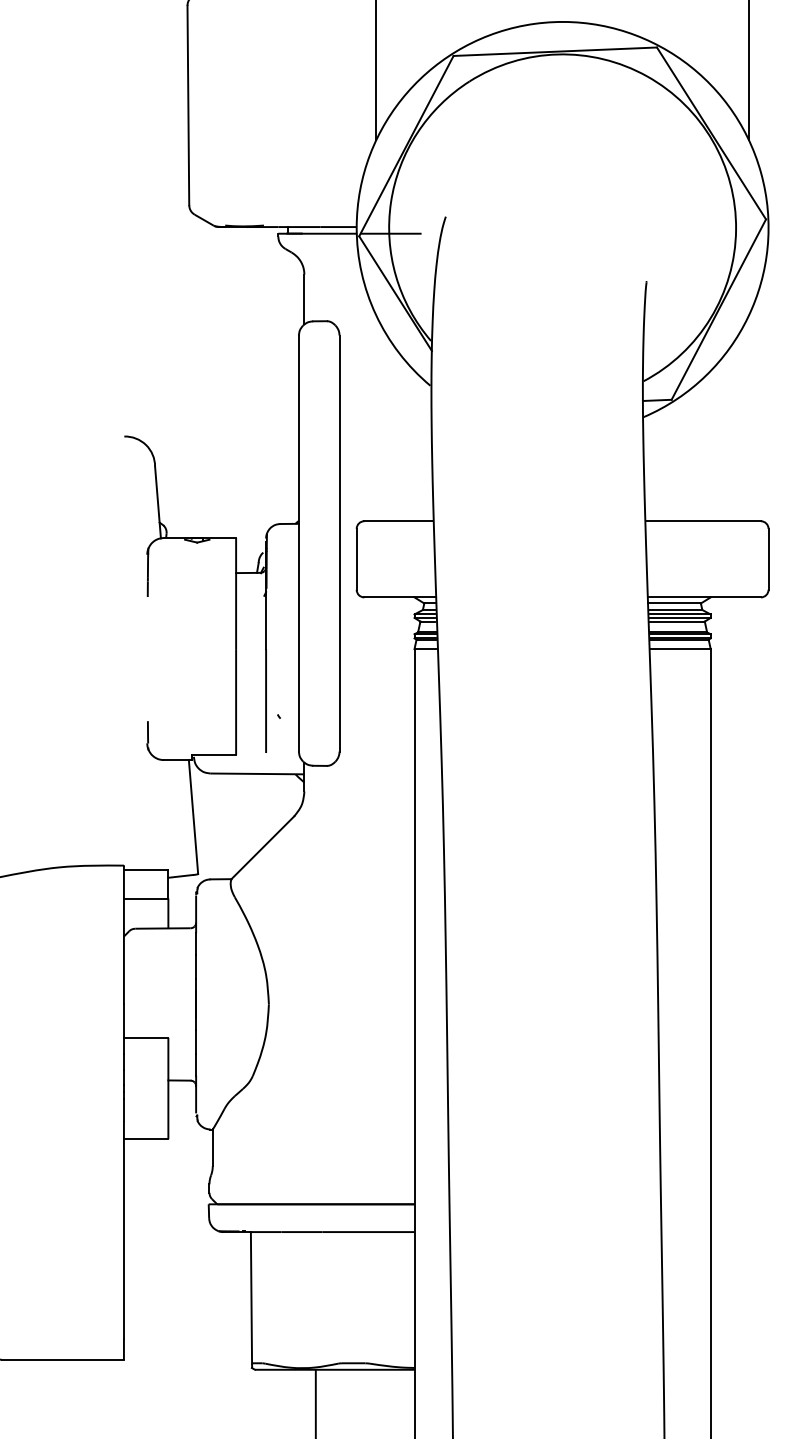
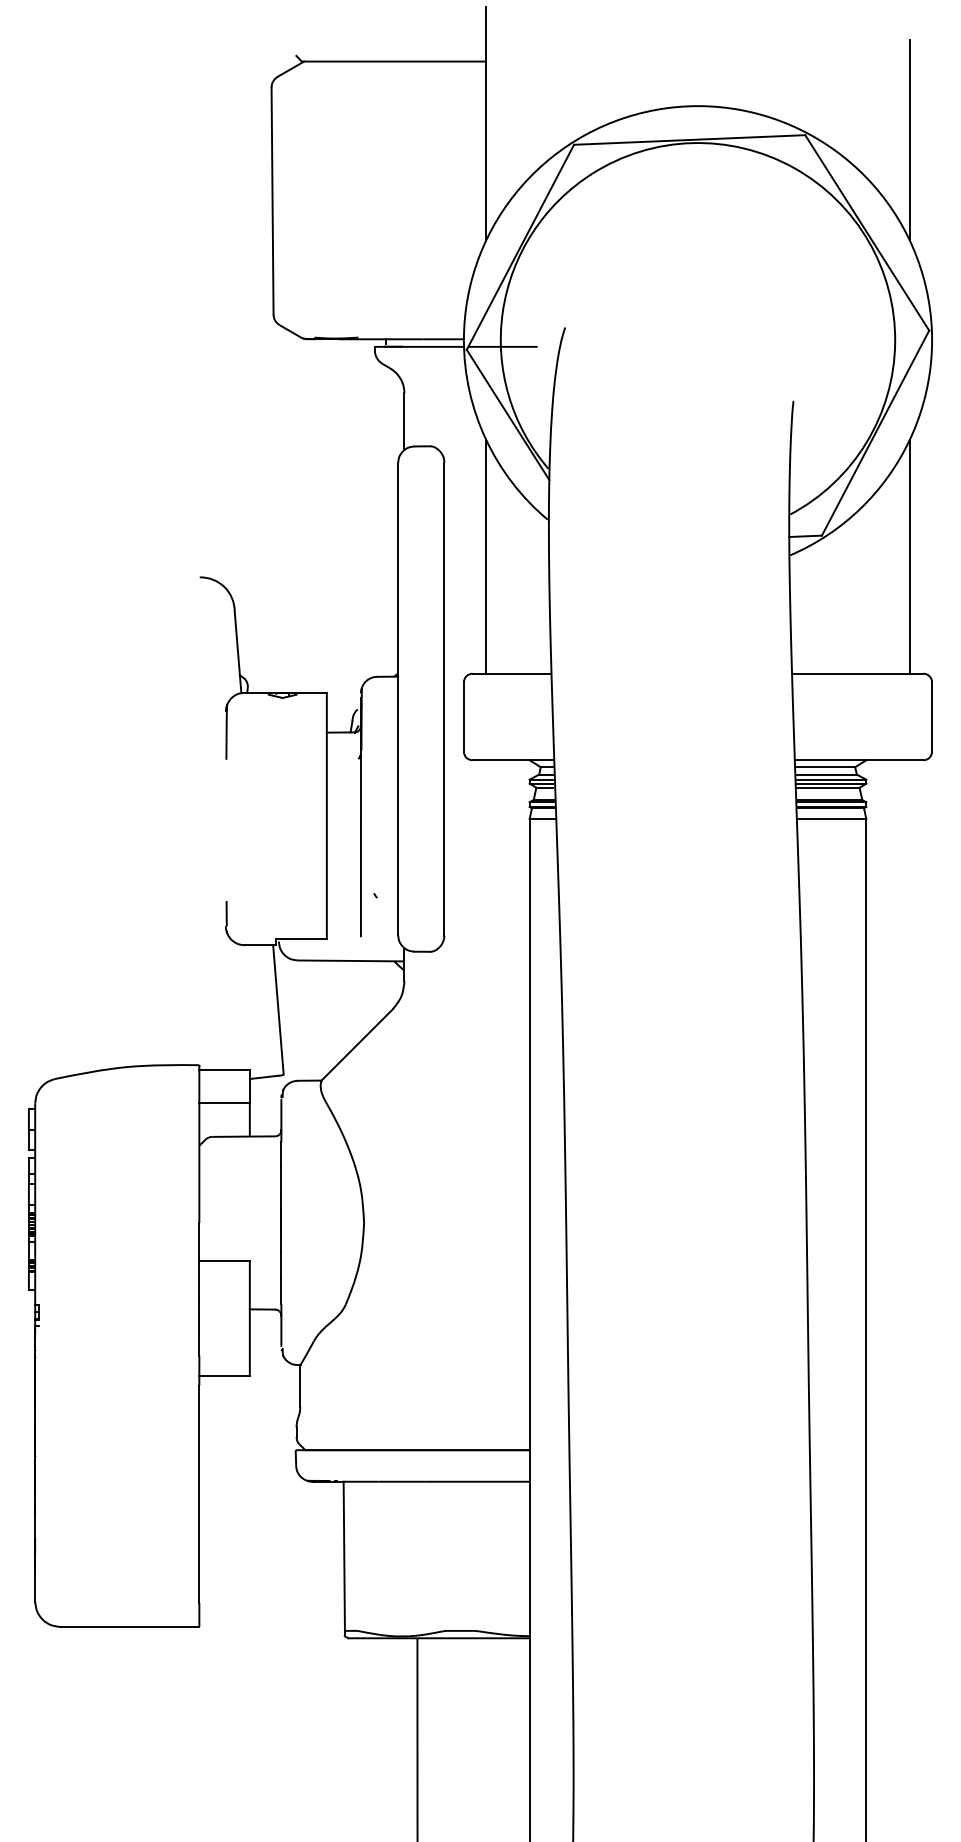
line: (376, 418) -> (486, 556), added
line: (748, 418) -> (909, 556), added

